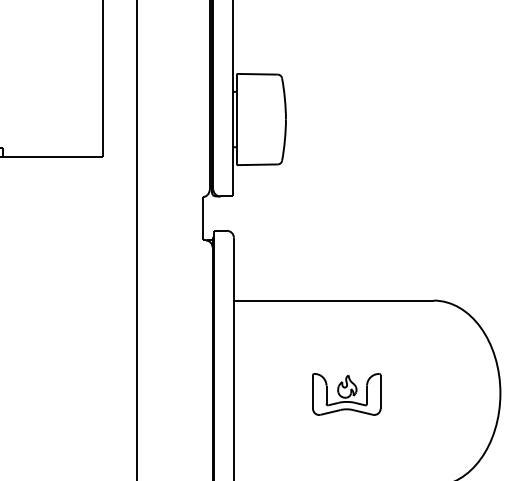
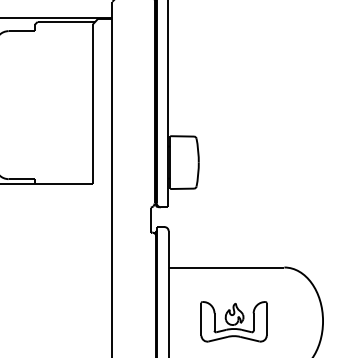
part: (345, 393) -> (233, 321), size x1.67

